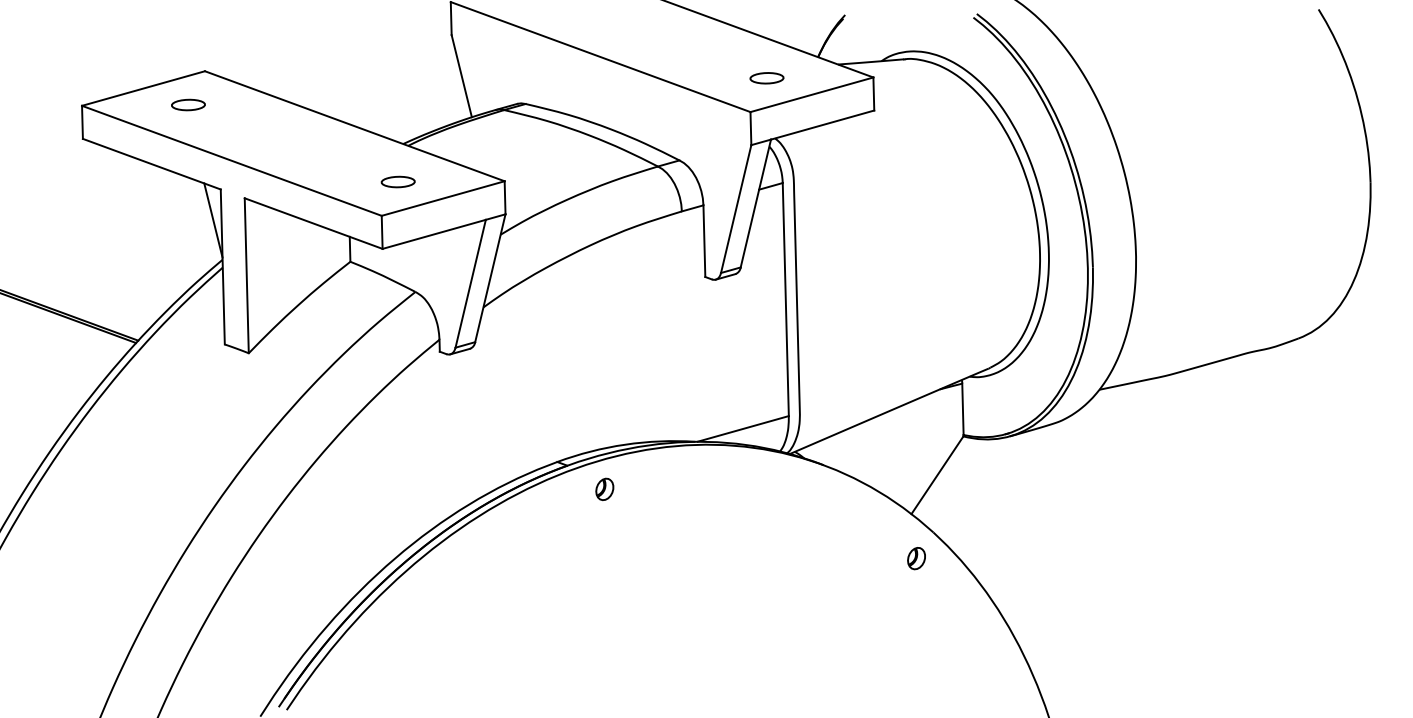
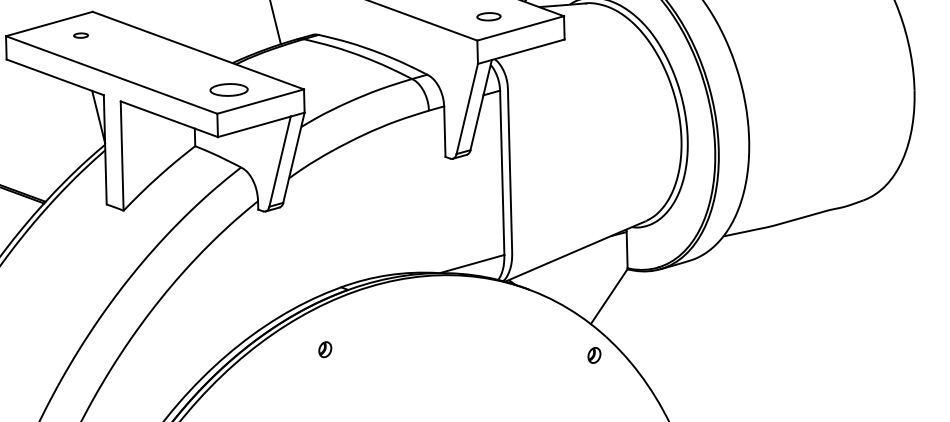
part: (188, 104) -> (81, 35), size x0.6
part: (397, 181) -> (228, 89), size x1.6
part: (604, 488) -> (325, 349), moved

